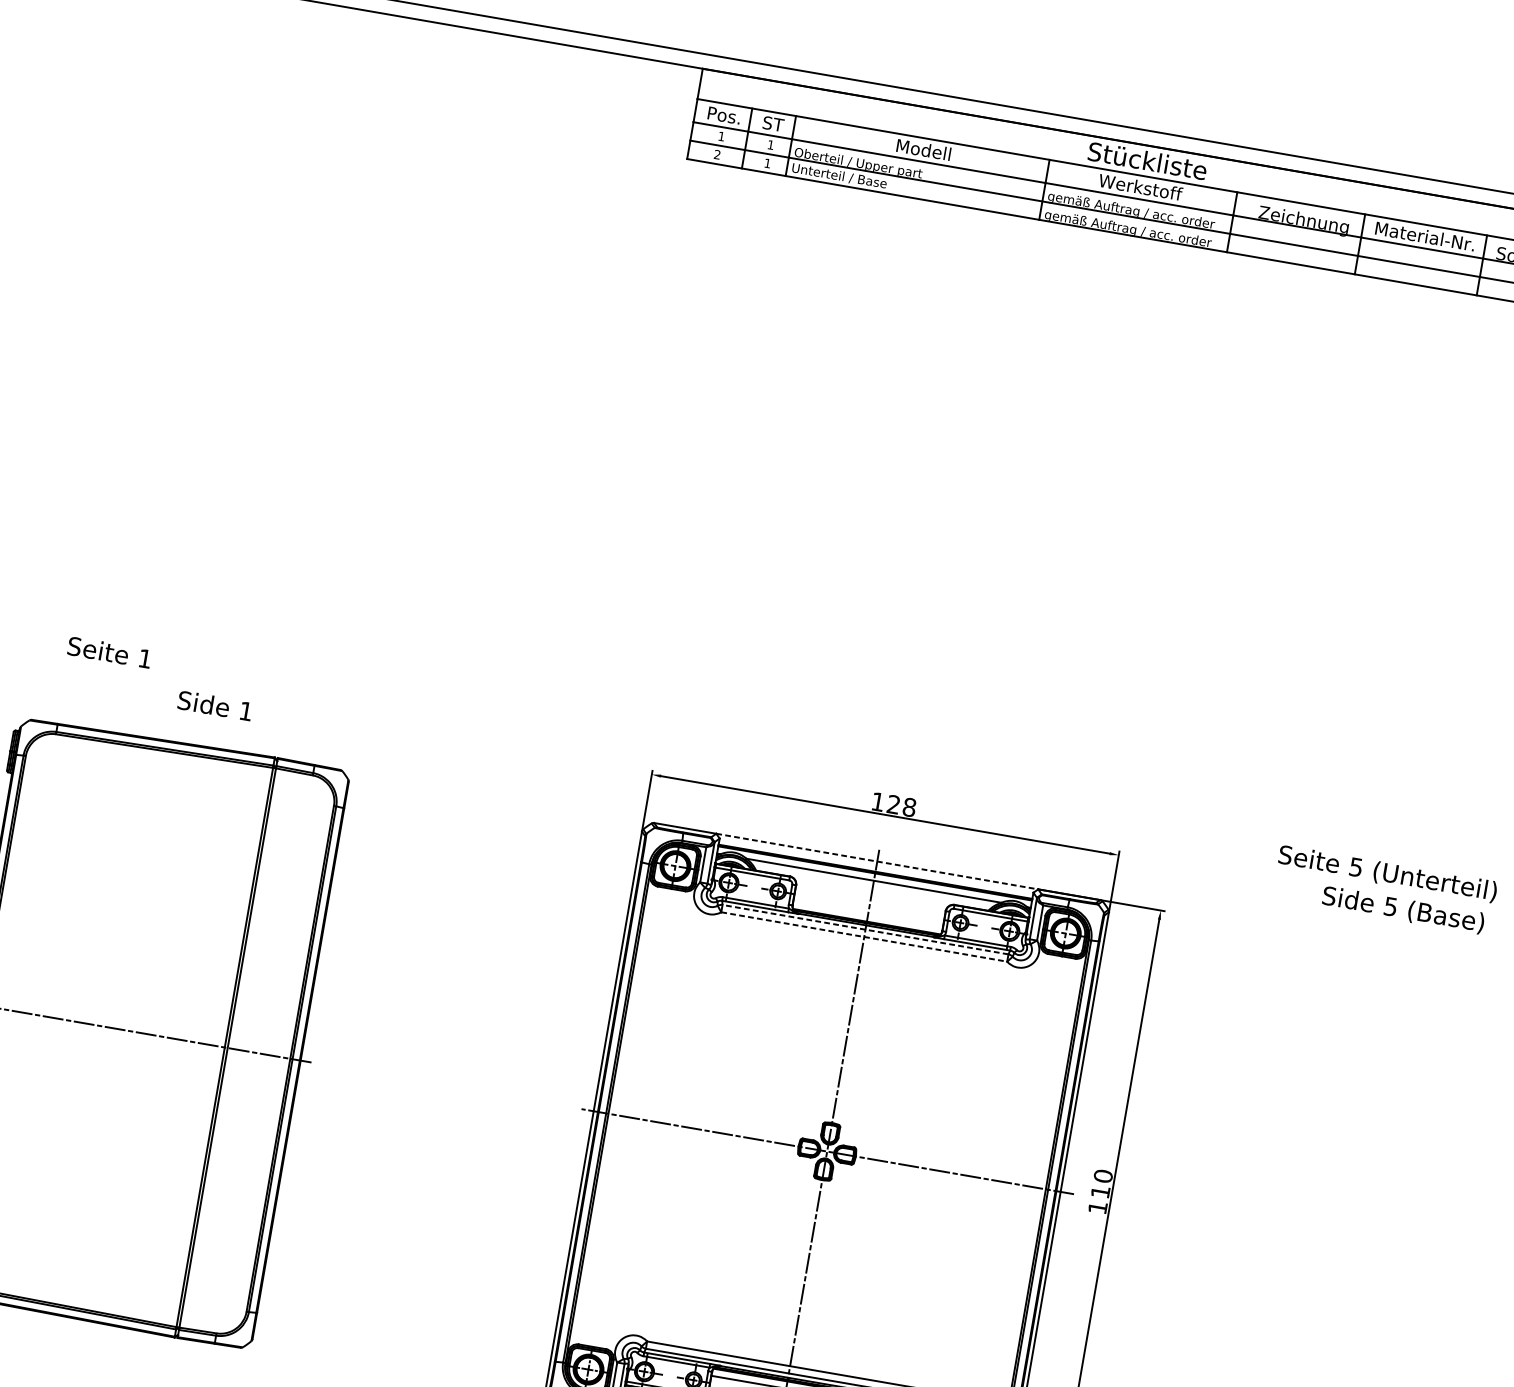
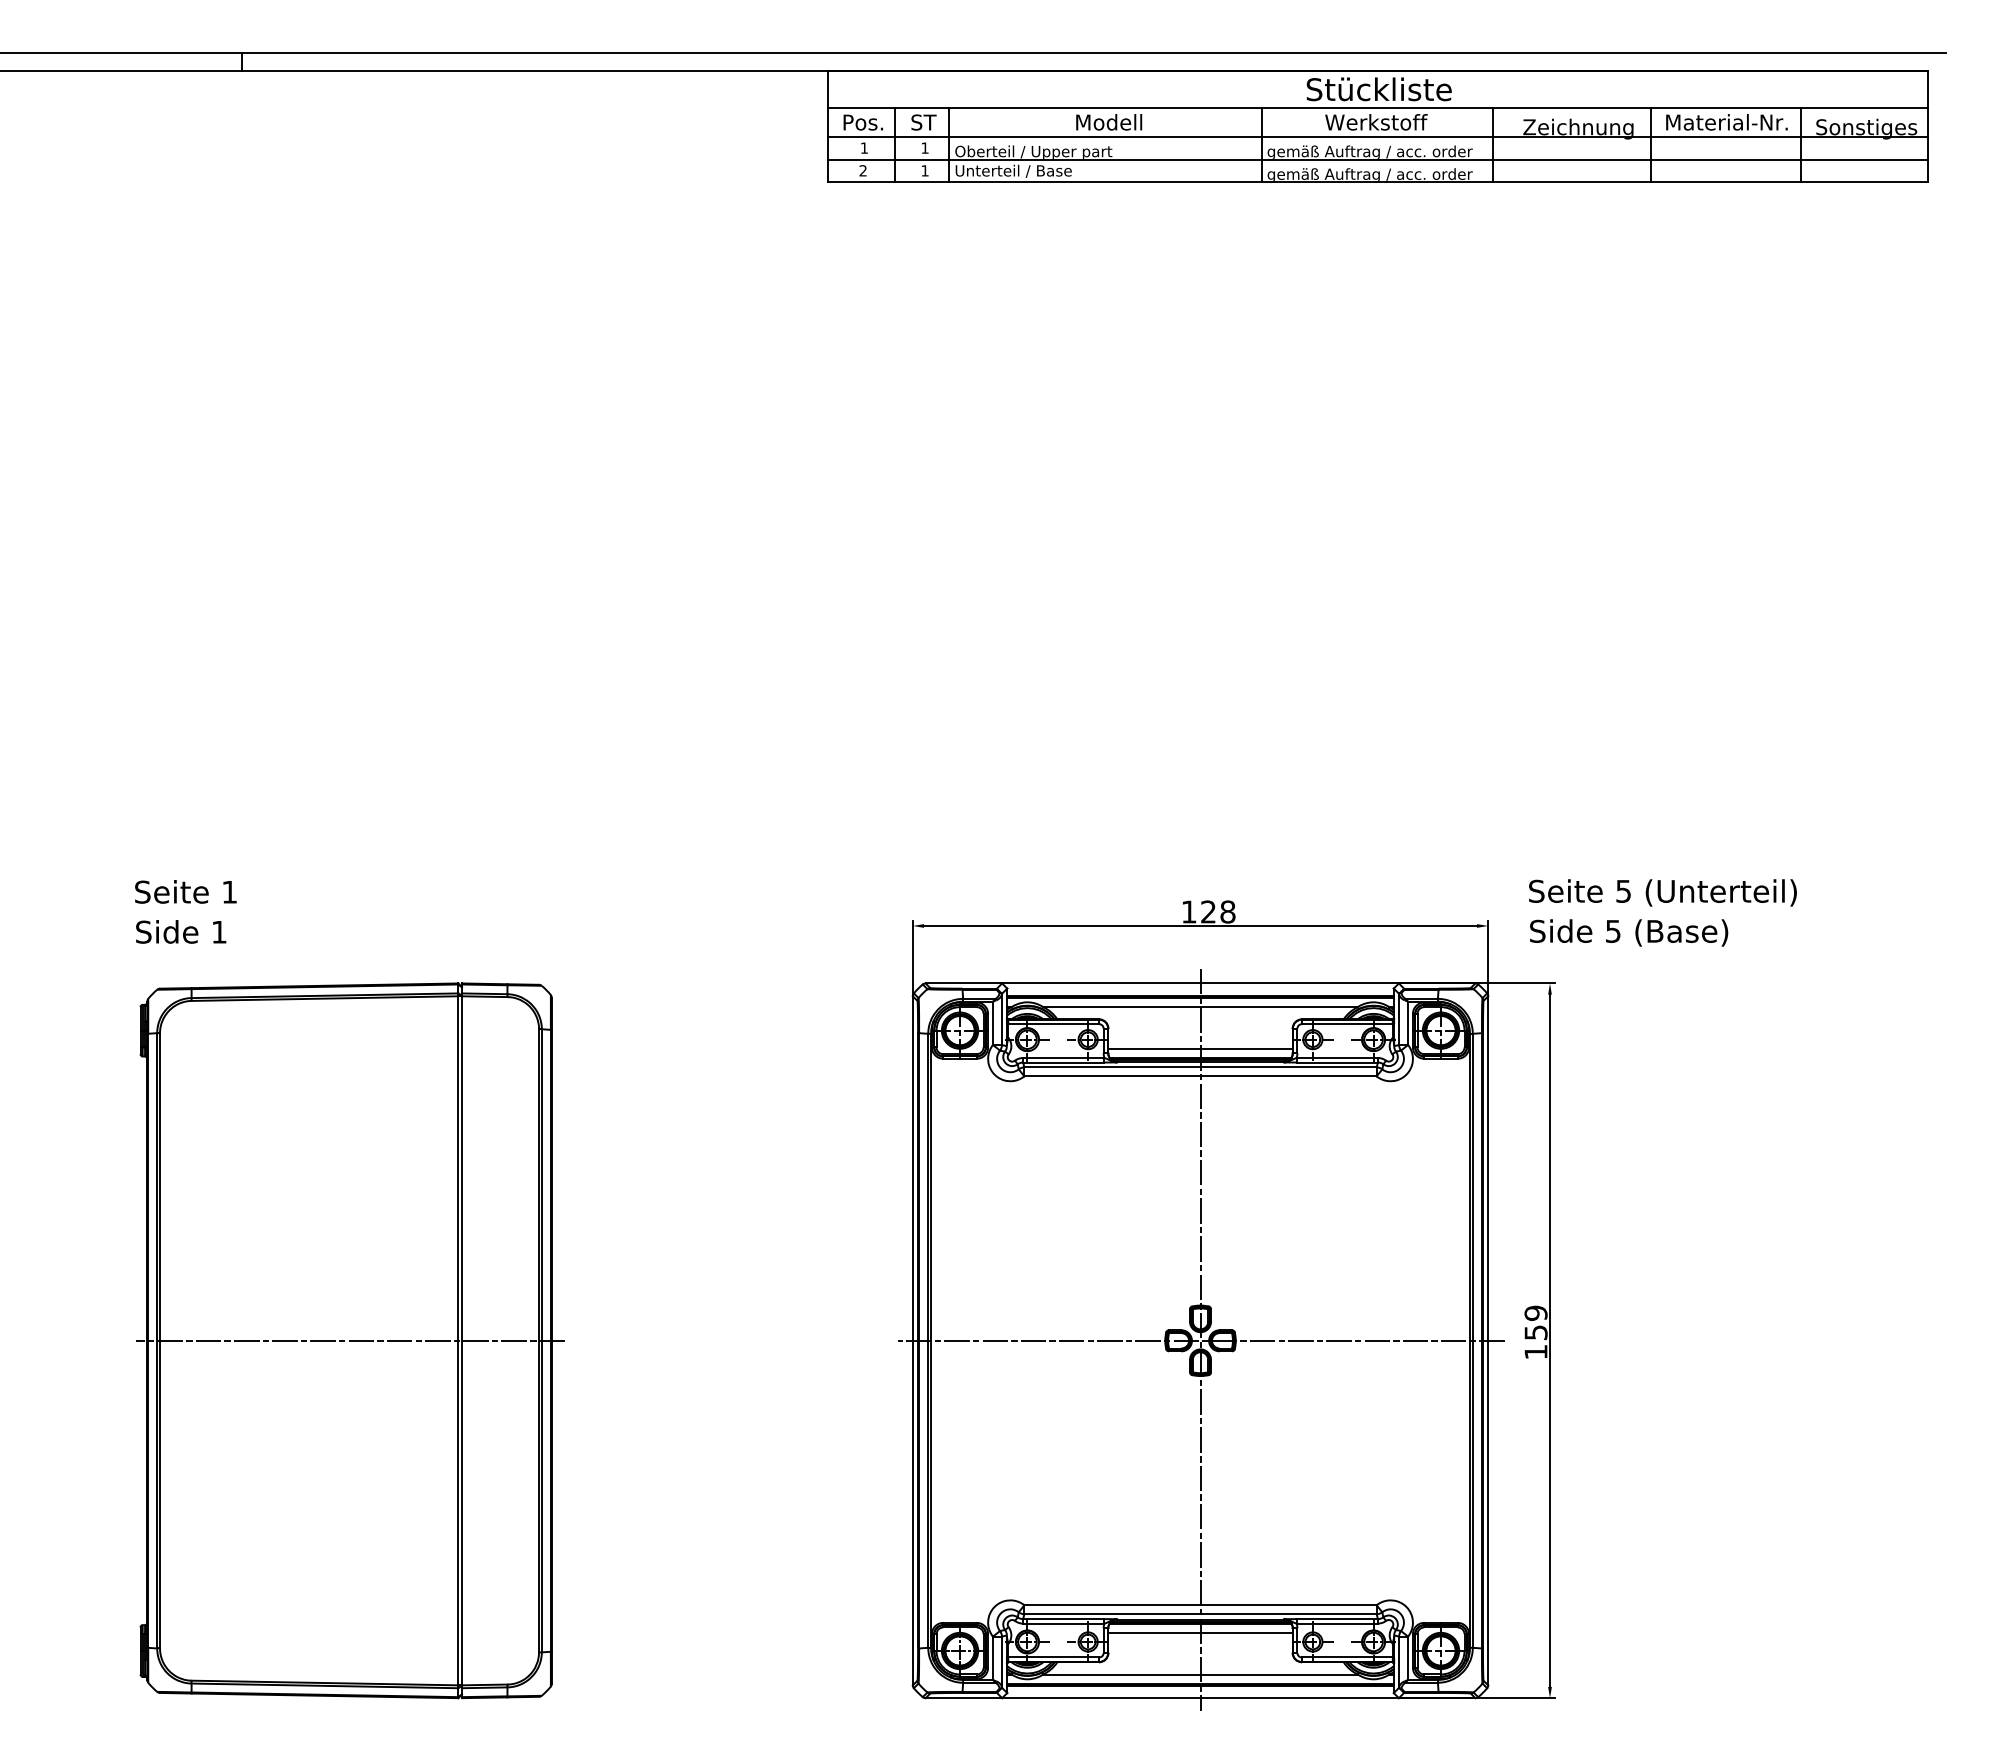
text: (109, 652) -> (185, 891), moved
text: (215, 705) -> (181, 931), moved
line: (878, 861) -> (1201, 983), dashed -> solid
text: (1387, 873) -> (1662, 892), moved
text: (1403, 909) -> (1629, 932), moved
line: (868, 914) -> (1200, 1048), added
line: (865, 929) -> (1200, 1067), dashed -> solid
line: (865, 937) -> (1201, 1076), dashed -> solid
text: (1101, 1183) -> (1535, 1322), 110 -> 159

